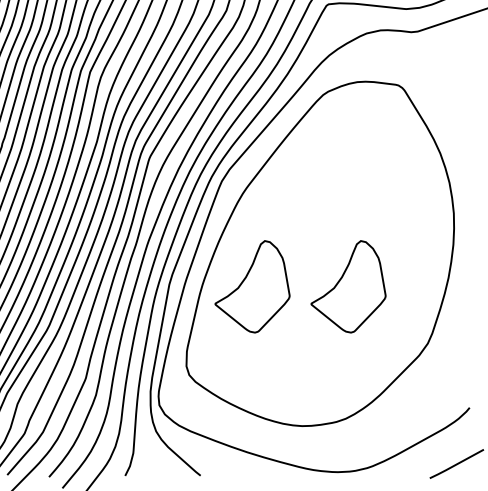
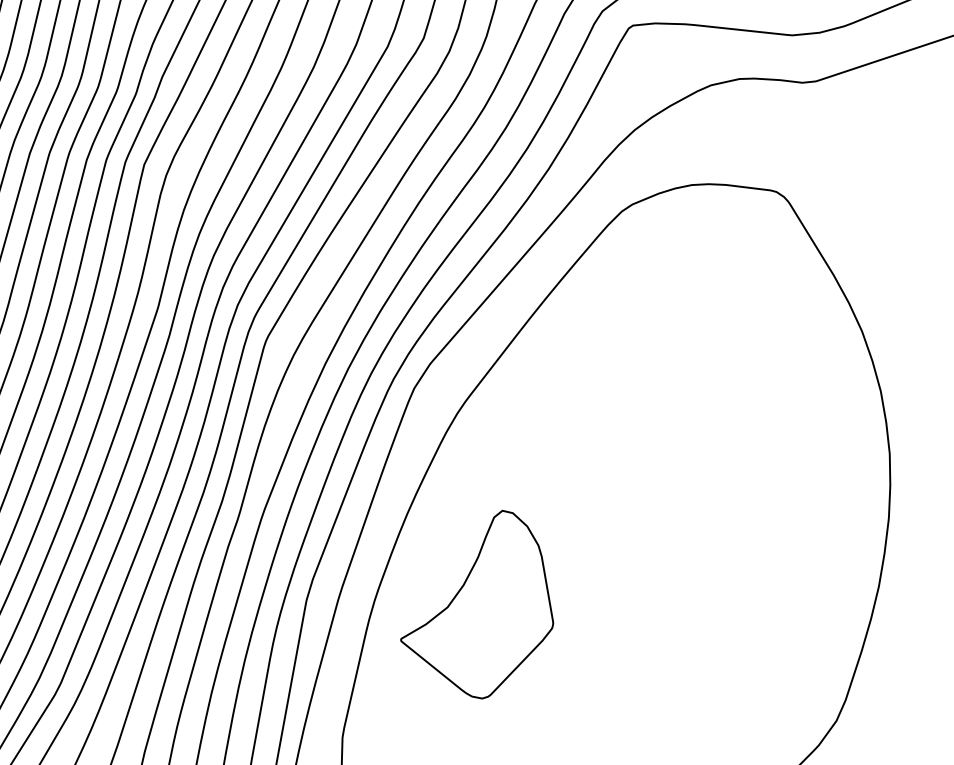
part: (348, 286) -> (673, 603), removed

